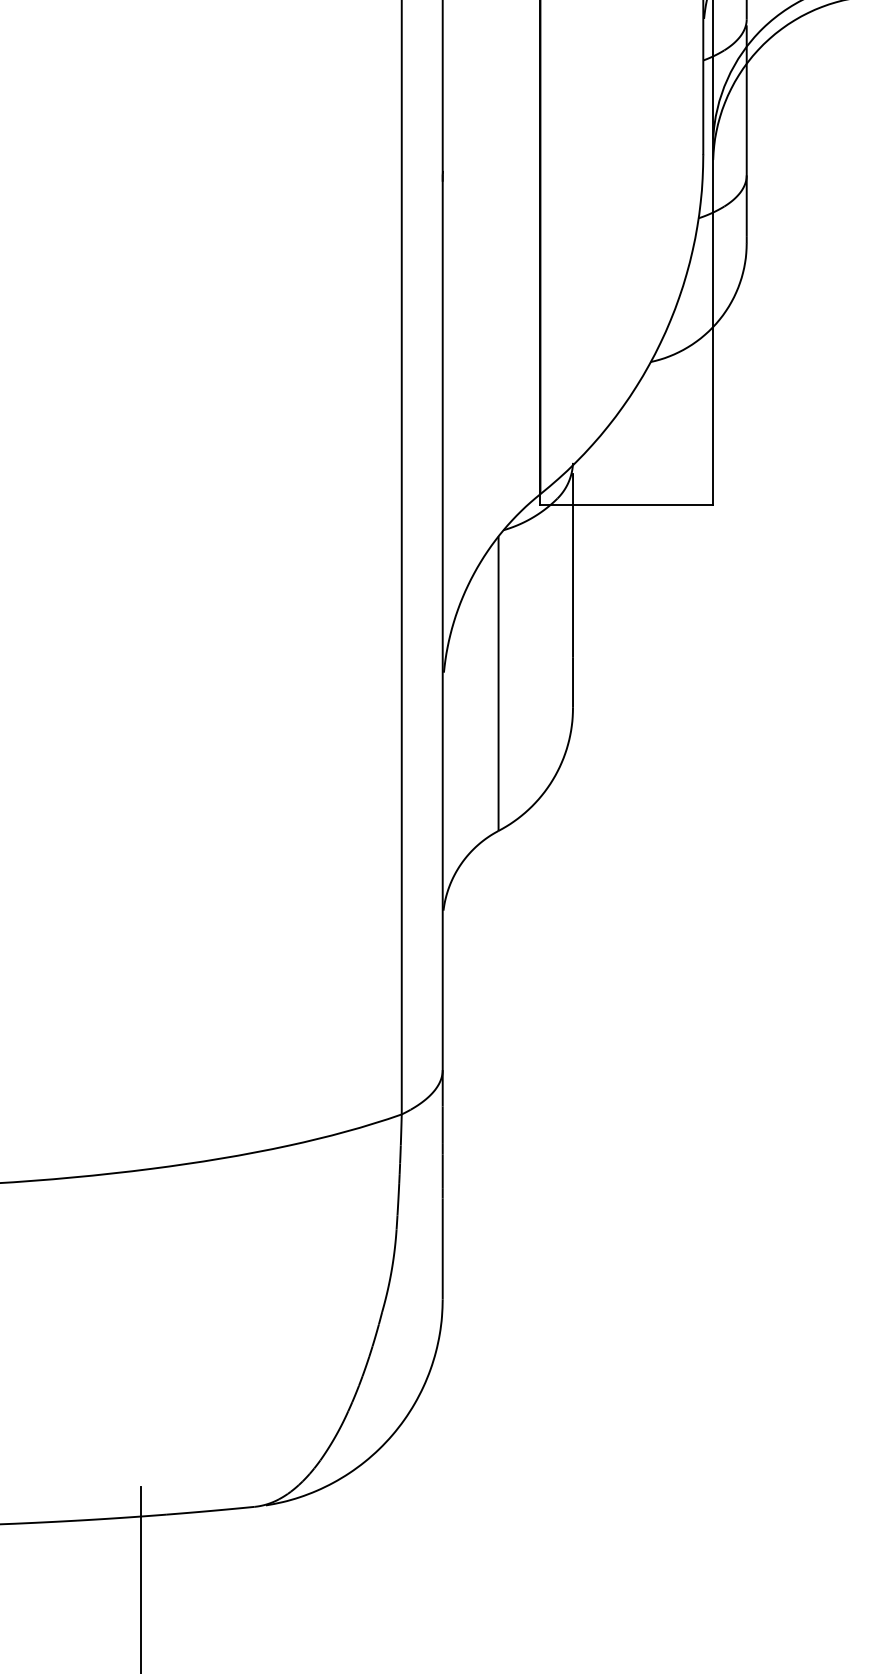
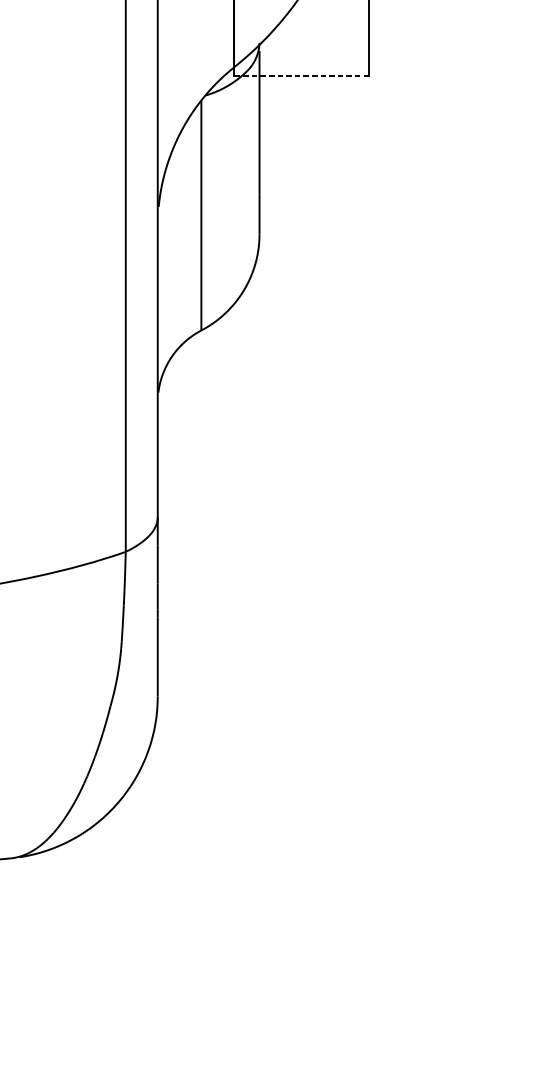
line: (626, 505) -> (301, 76), solid -> dashed

